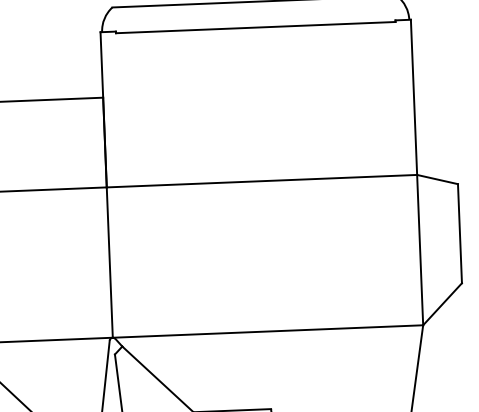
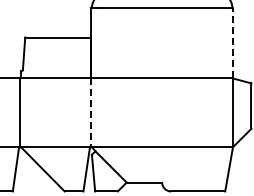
line: (414, 96) -> (233, 42), solid -> dashed
line: (110, 264) -> (91, 113), solid -> dashed

